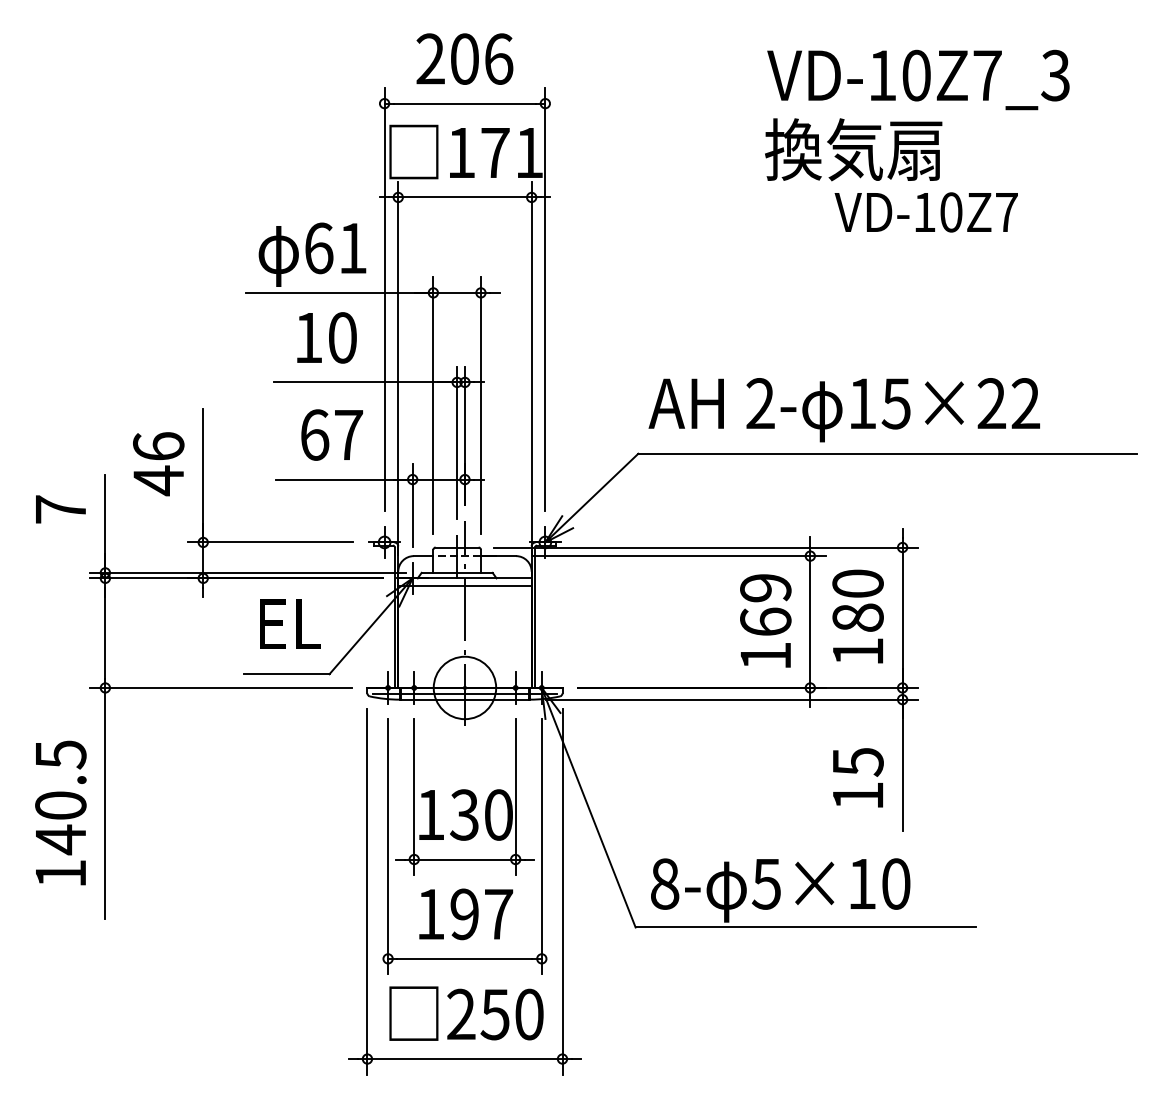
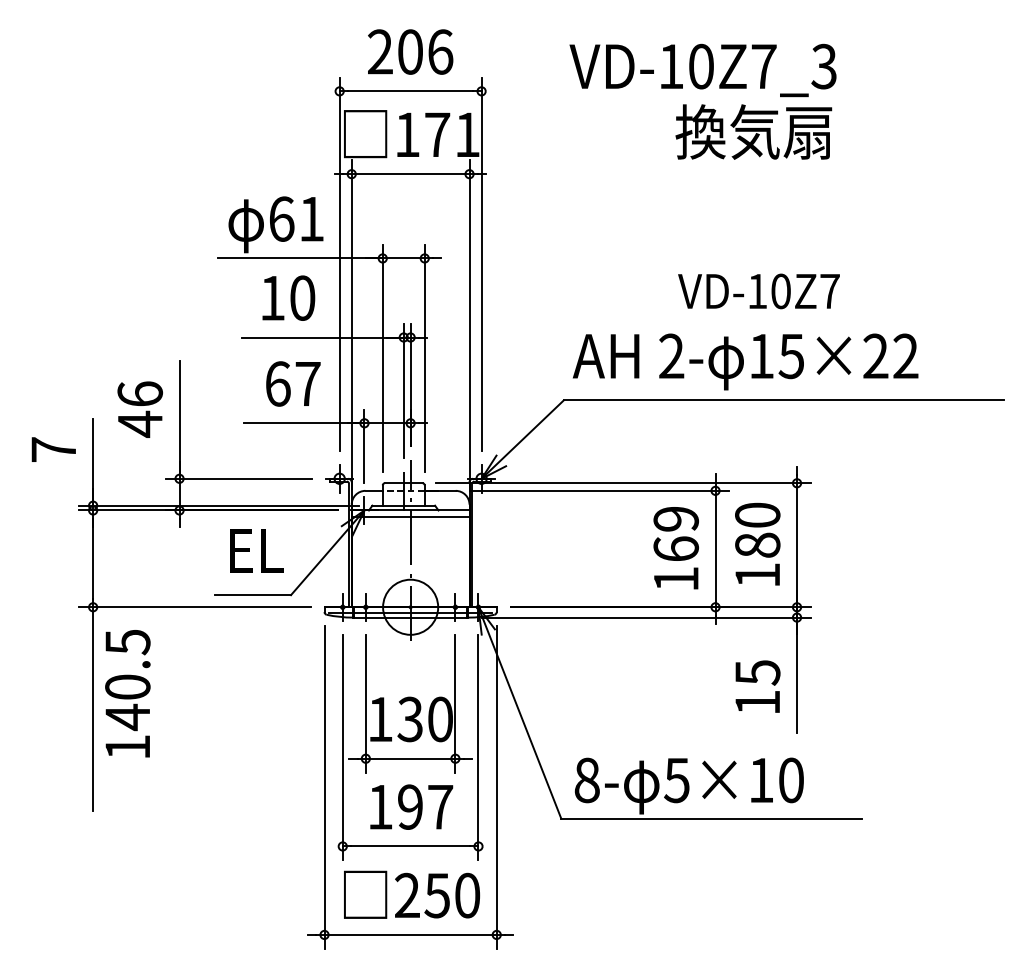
text: (917, 80) -> (702, 70), moved
text: (925, 212) -> (758, 291), moved
text: (60, 812) -> (127, 693), moved

